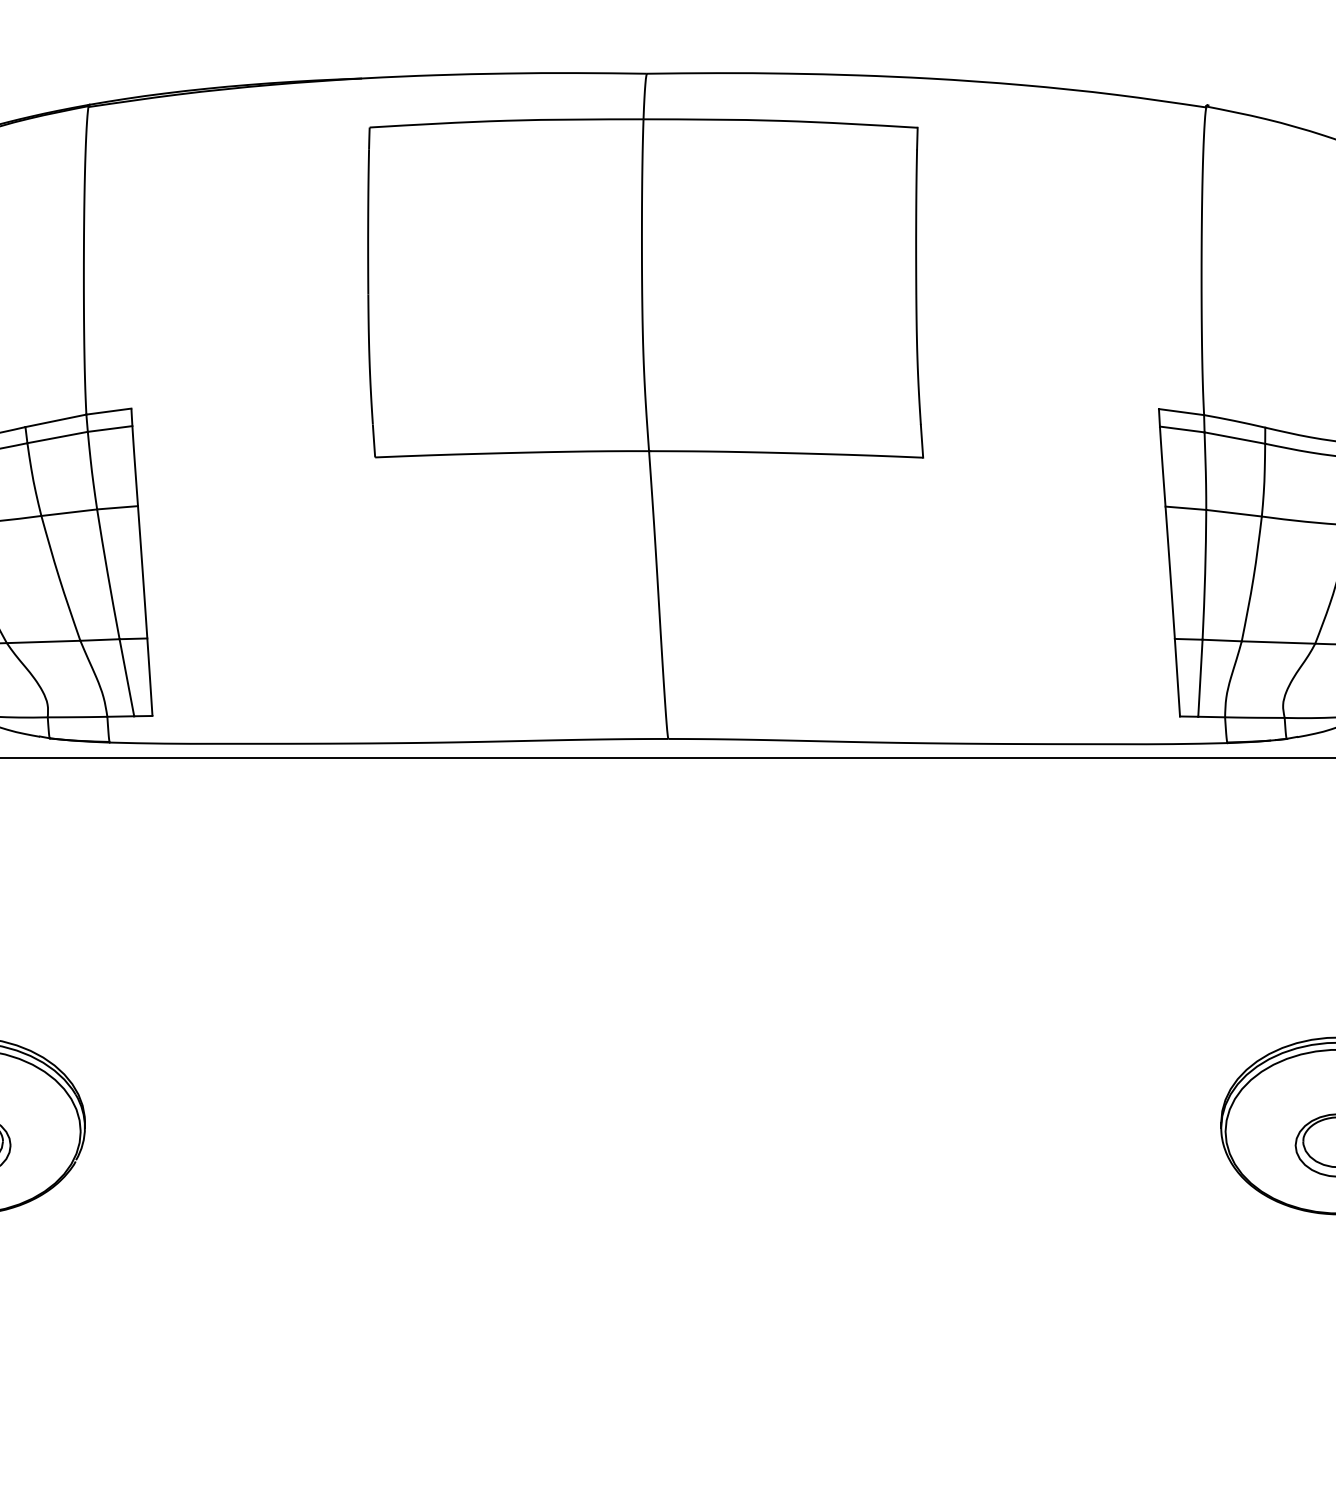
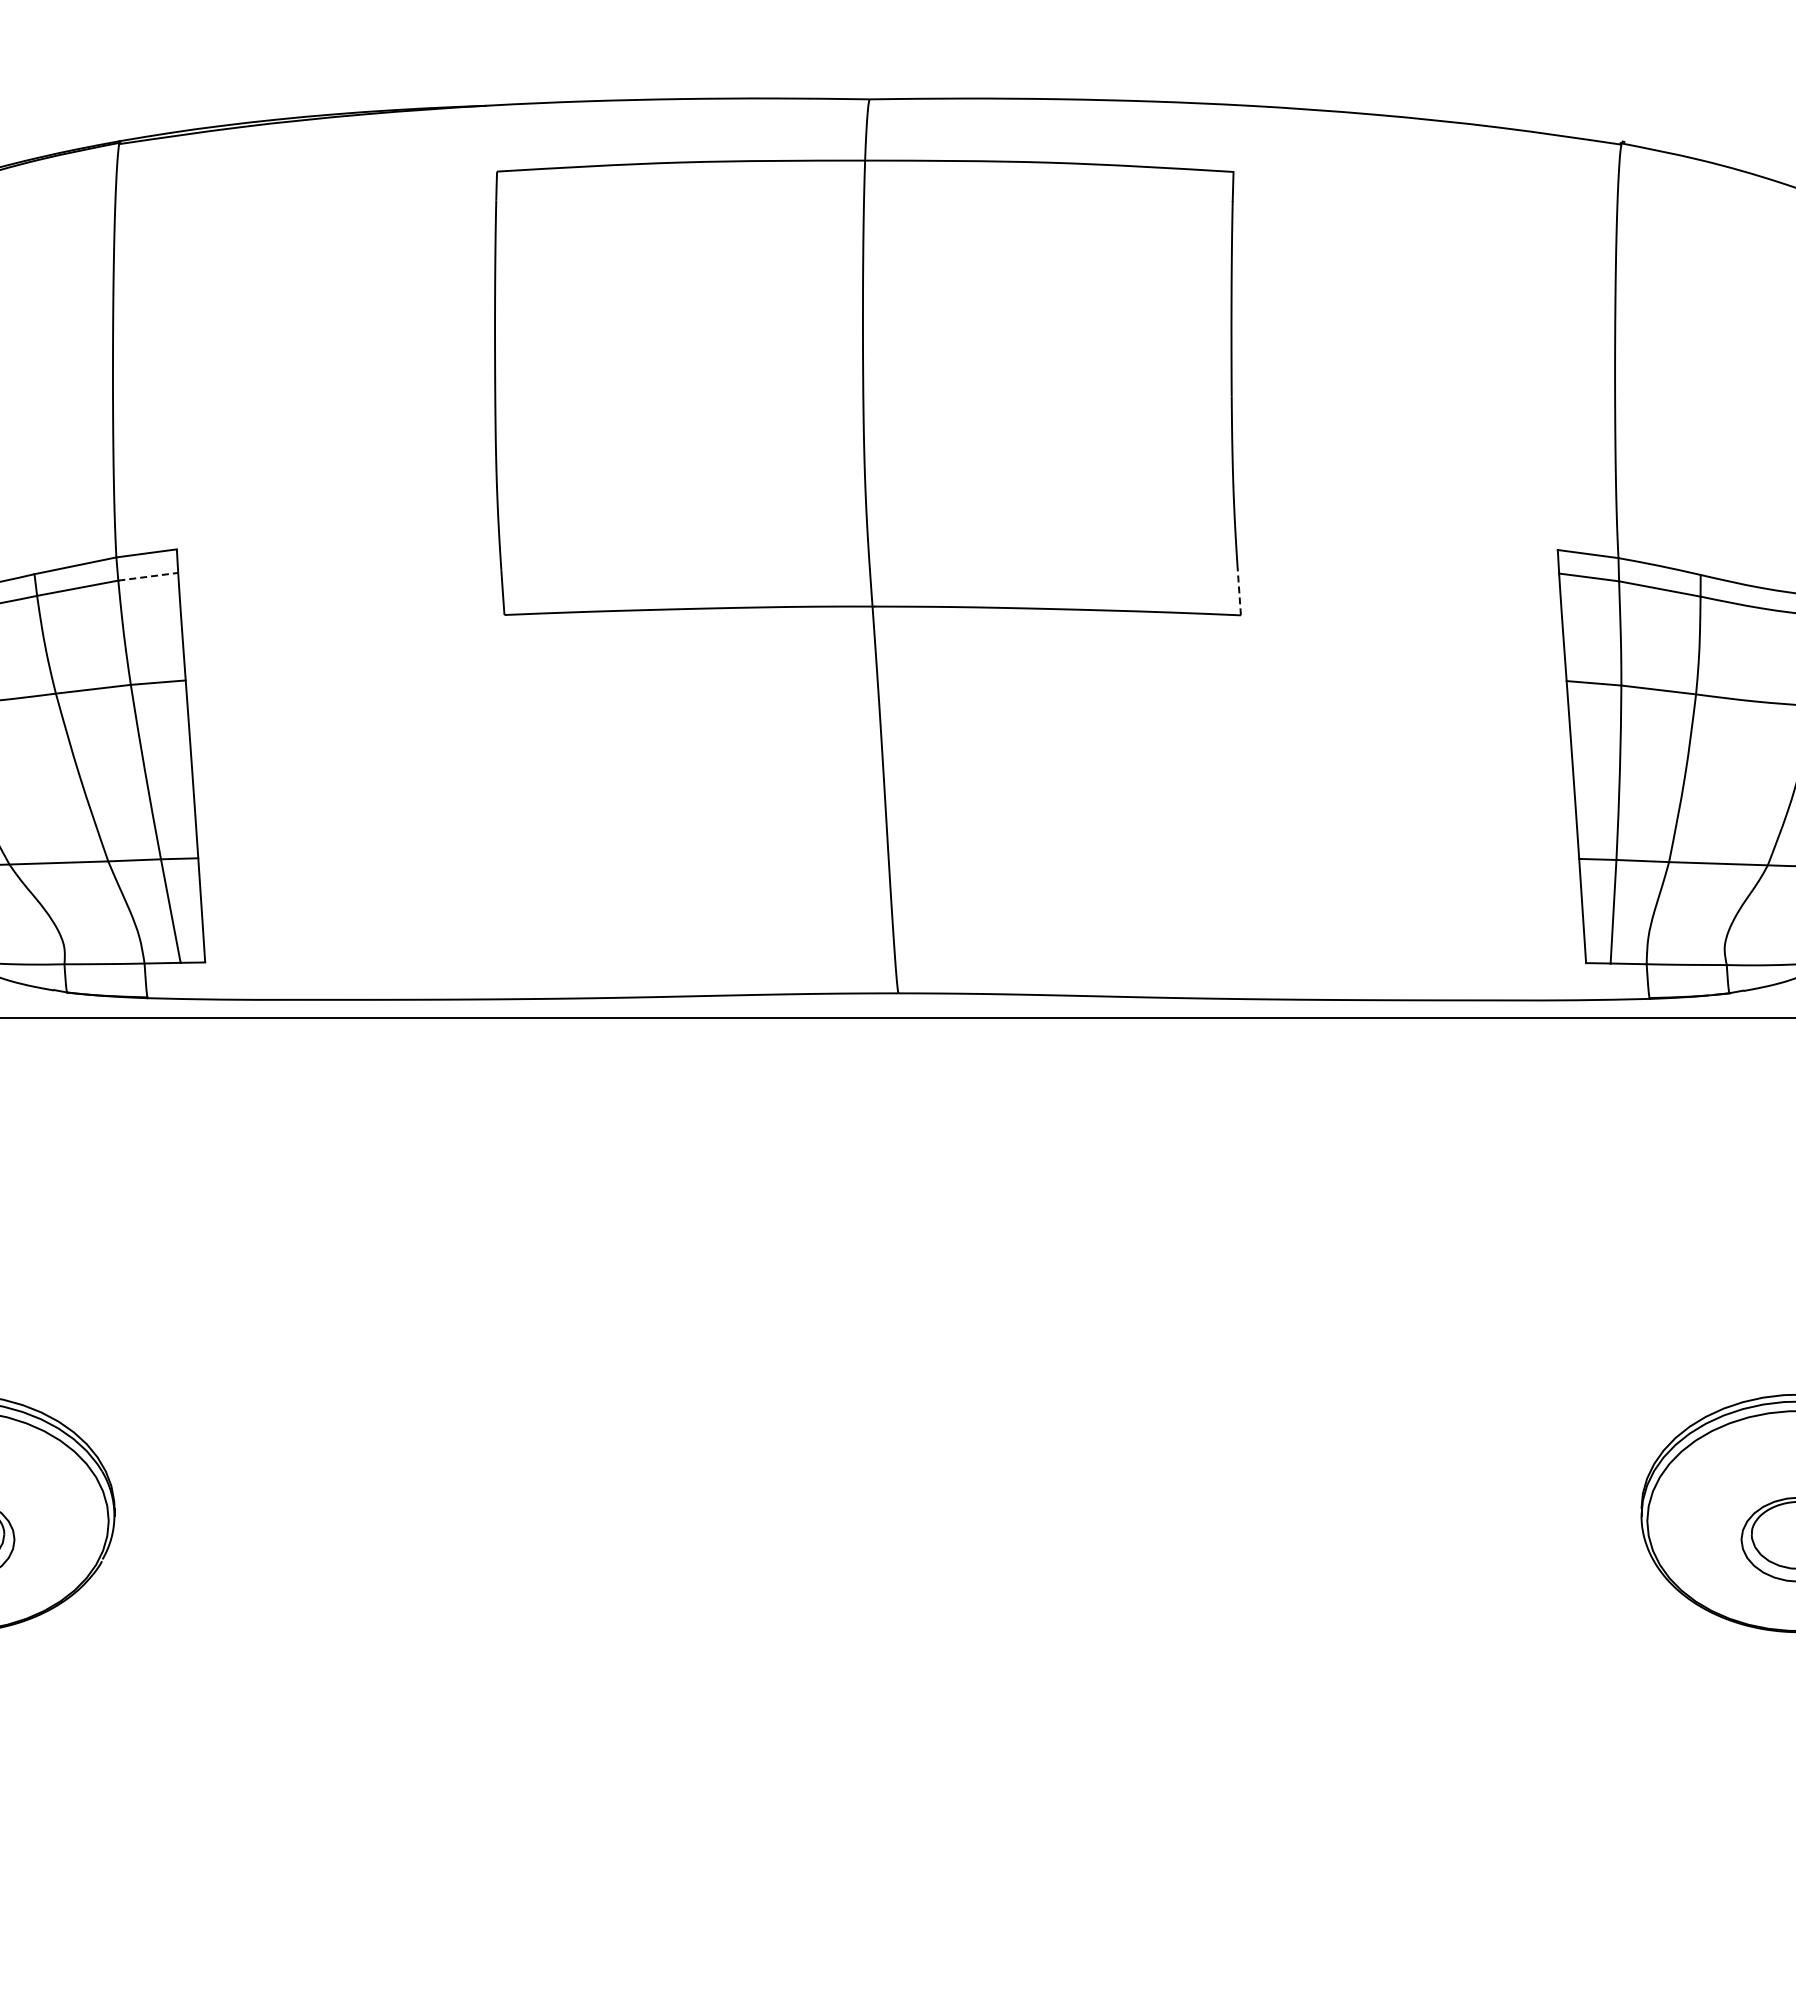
line: (110, 428) -> (148, 576), solid -> dashed
line: (922, 440) -> (1239, 592), solid -> dashed

